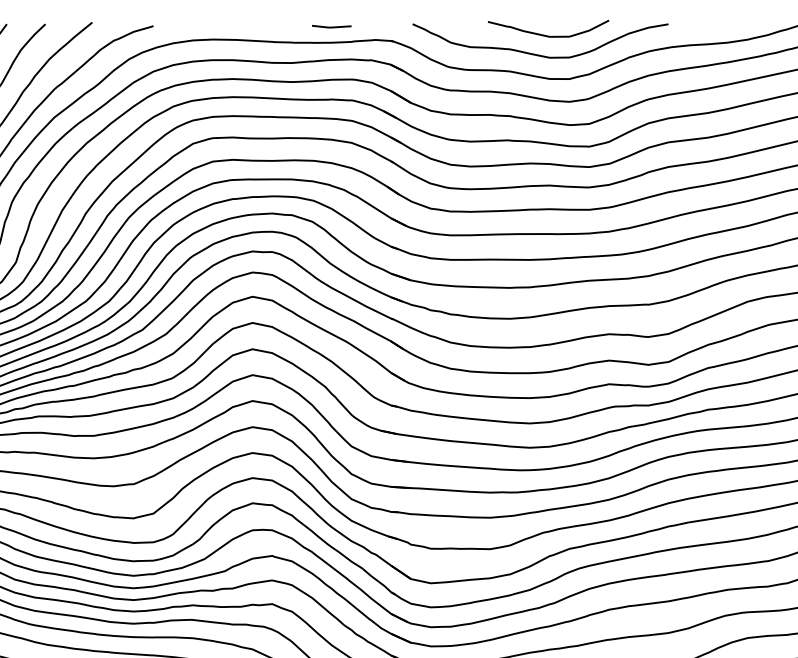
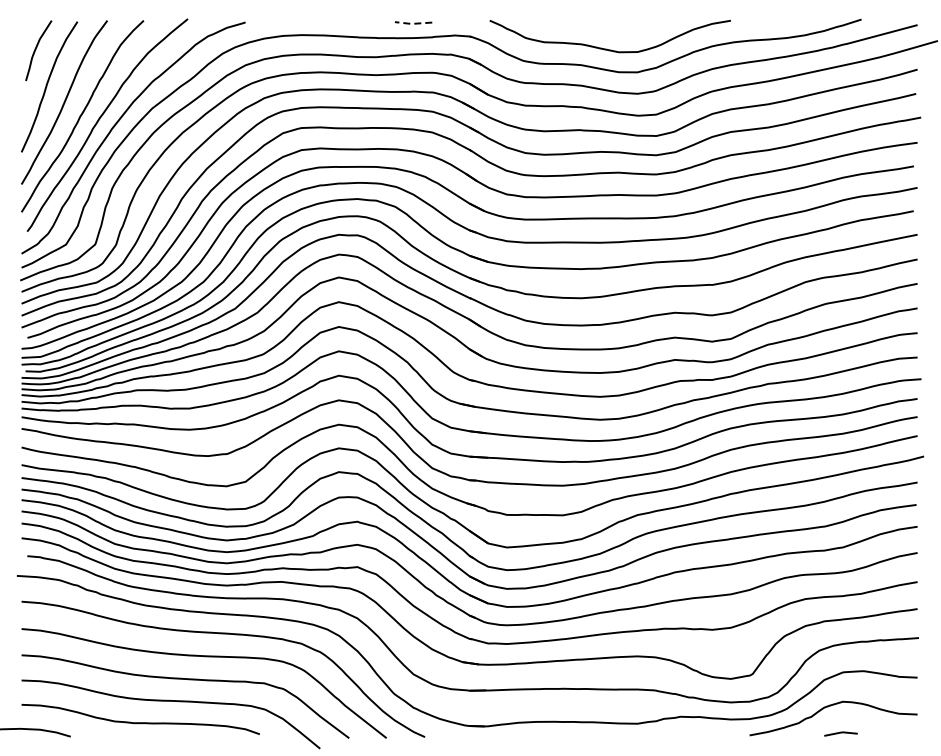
line: (330, 27) -> (412, 23), solid -> dashed
curve: (546, 34) -> (615, 30), removed

